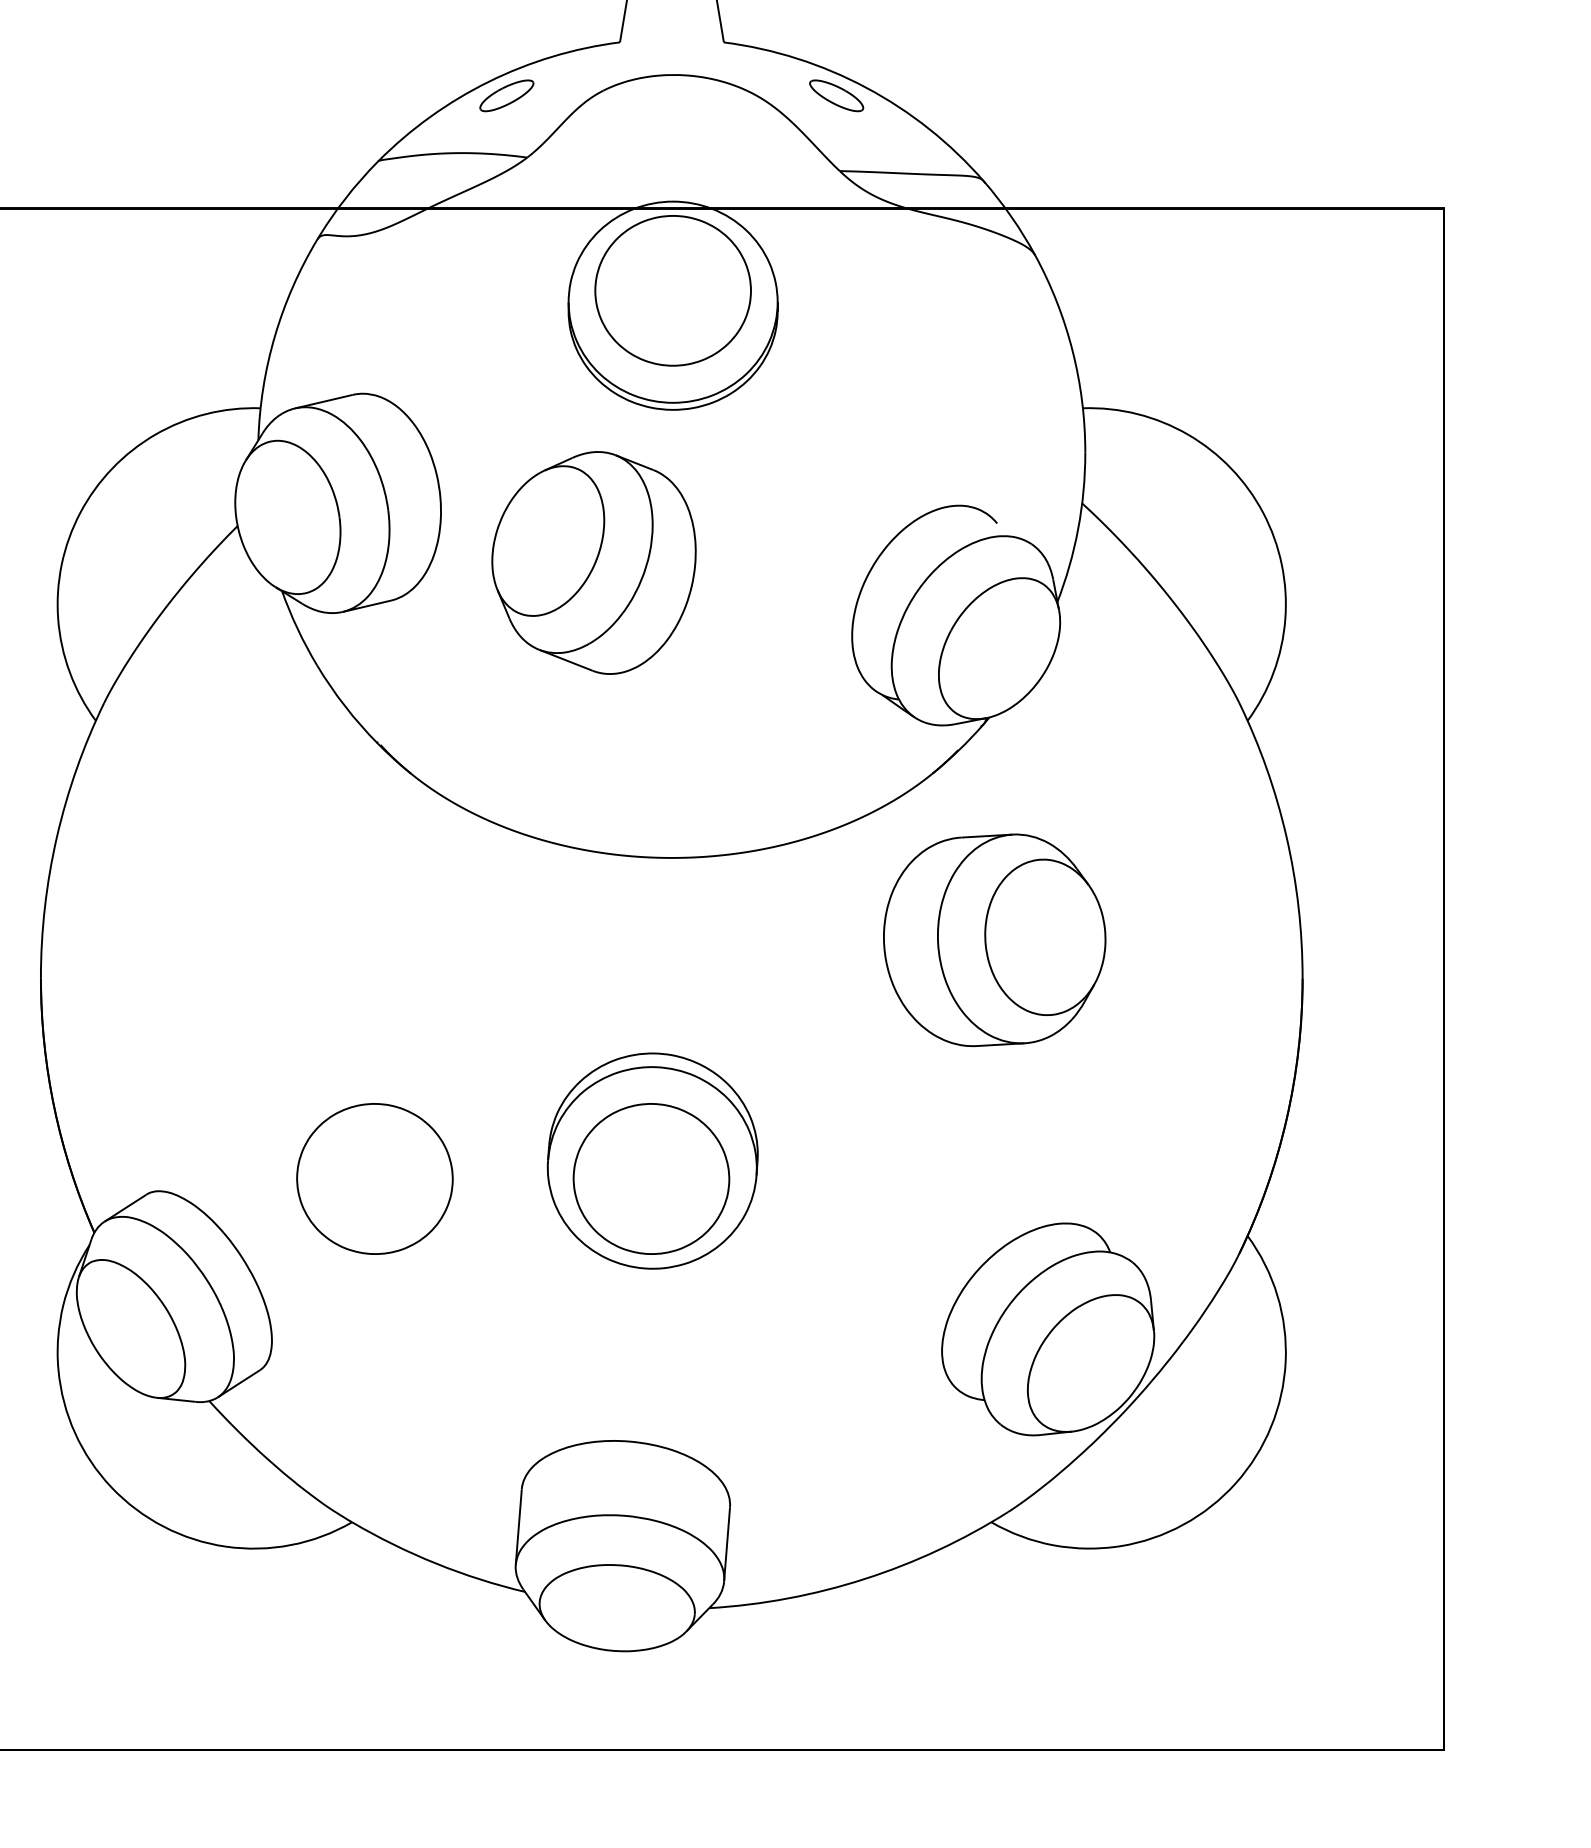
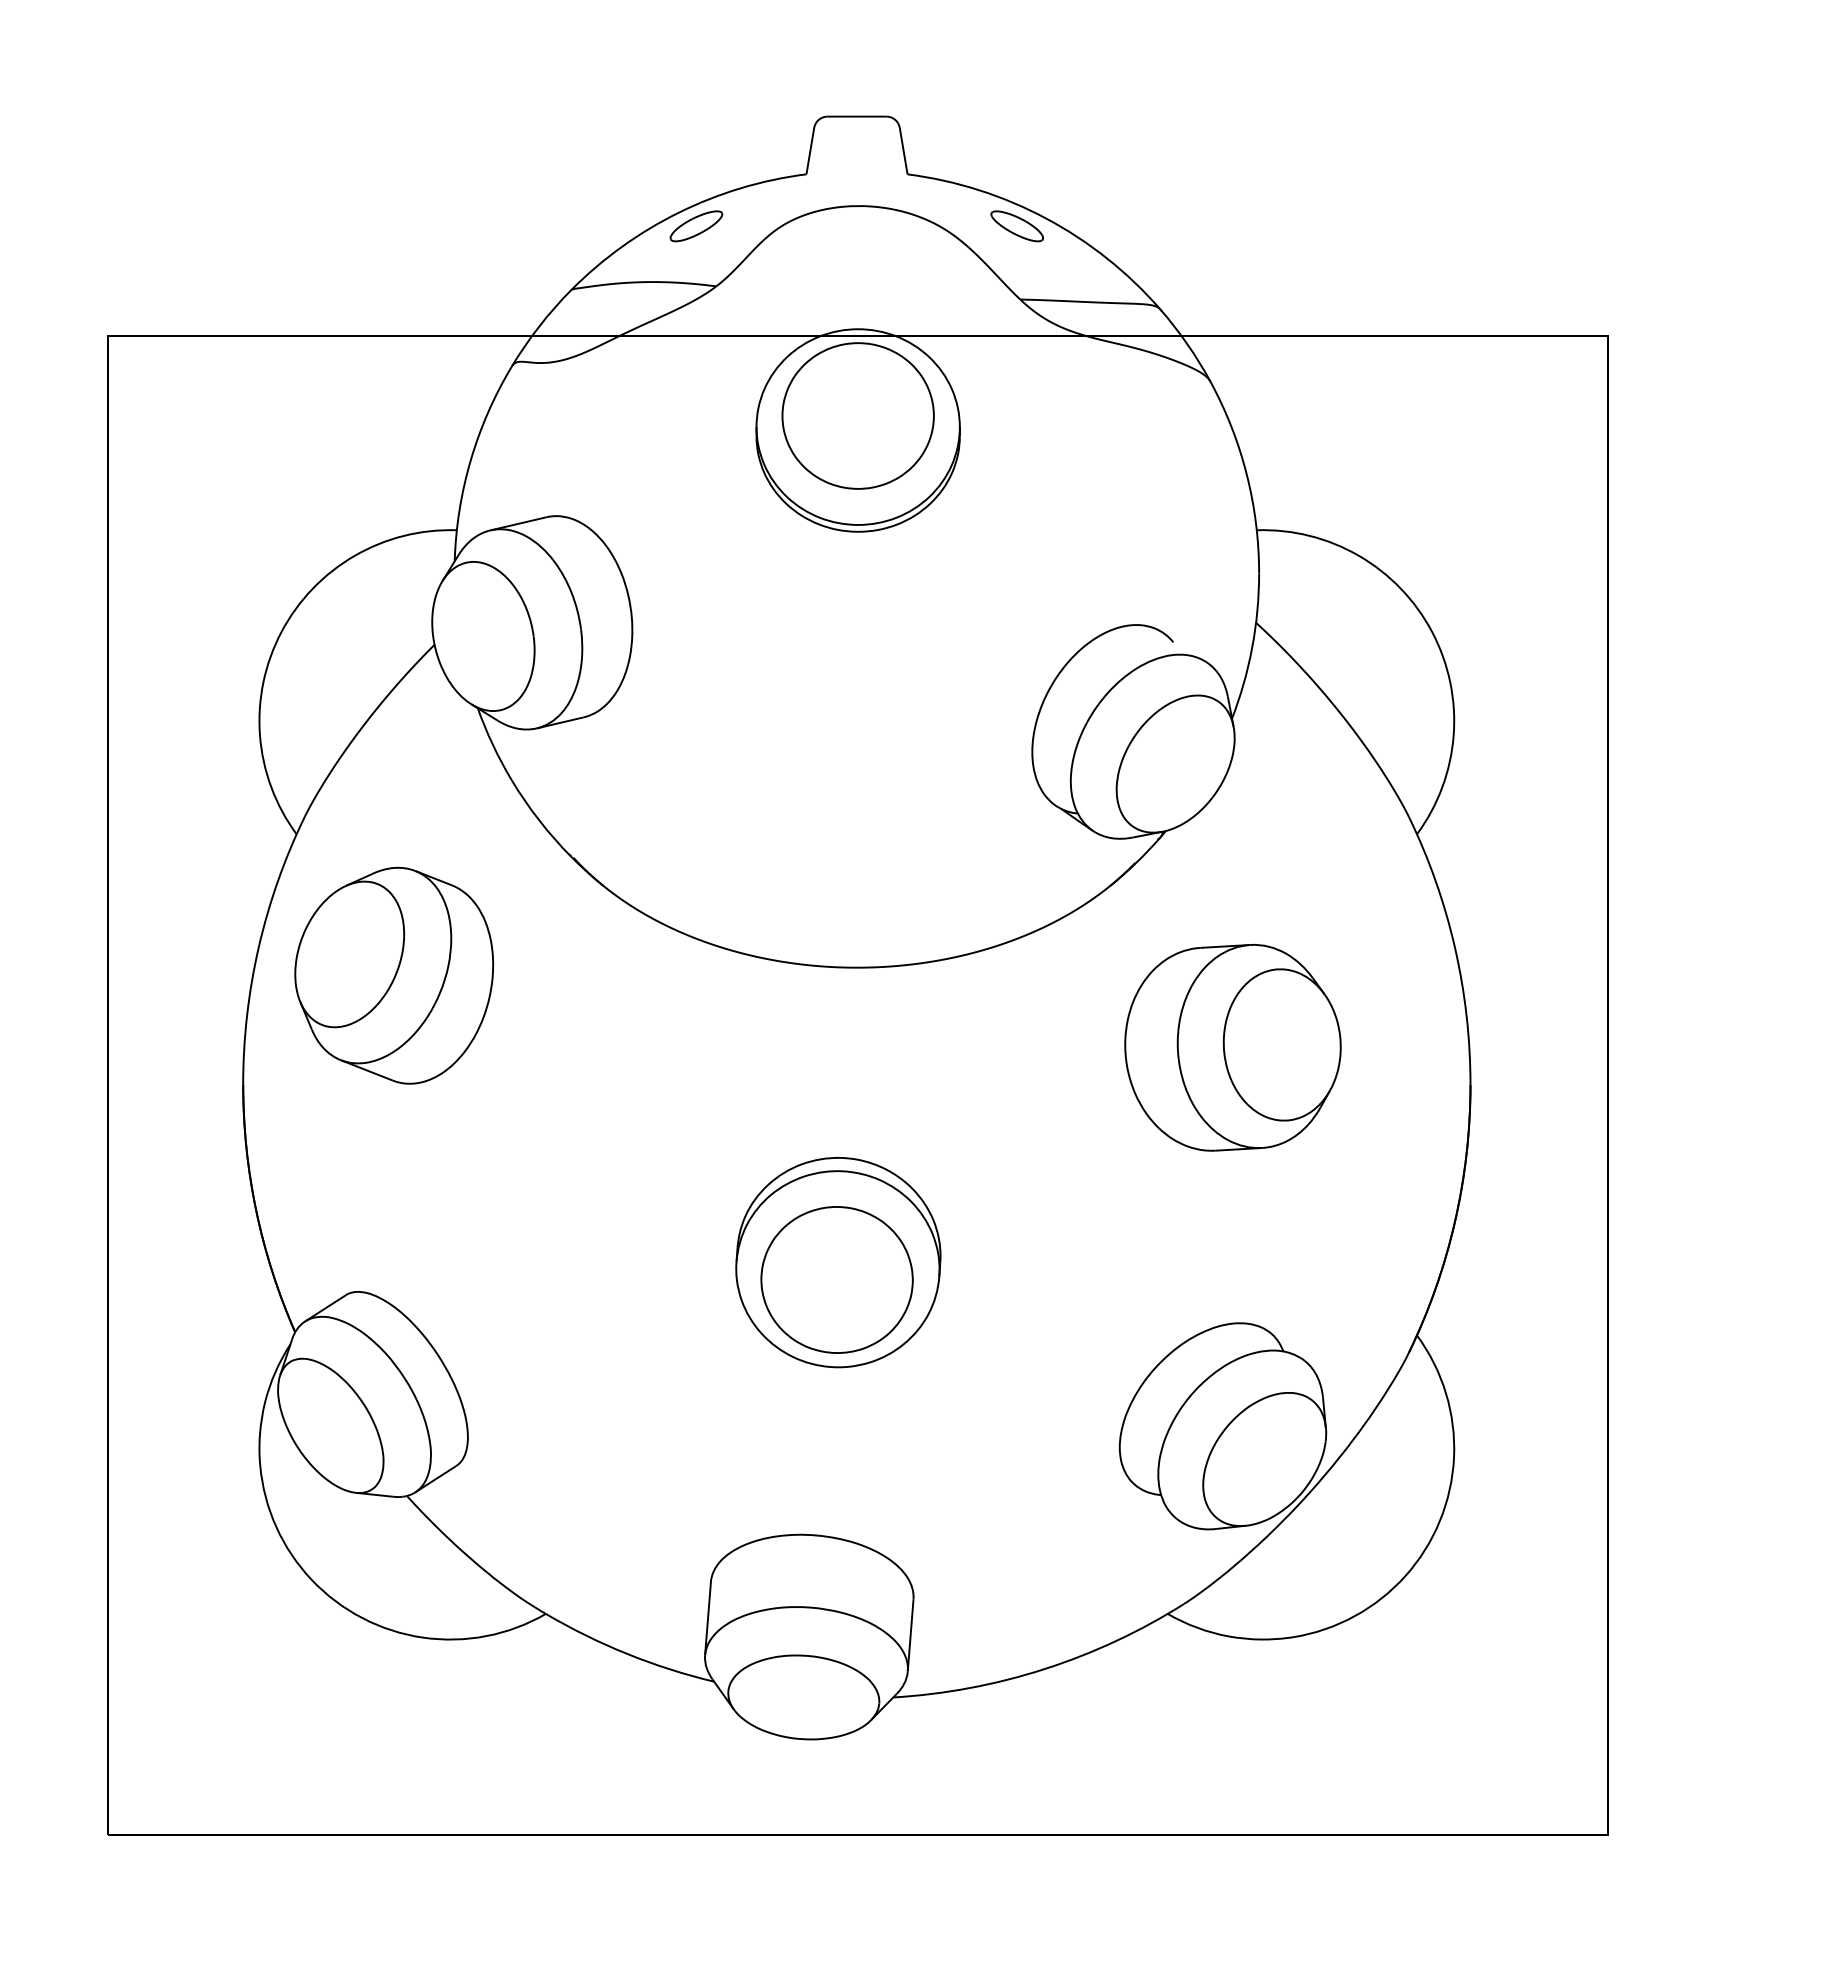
part: (594, 562) -> (394, 975), moved
part: (994, 939) -> (1232, 1047), moved
part: (374, 1178) -> (567, 1279), removed

